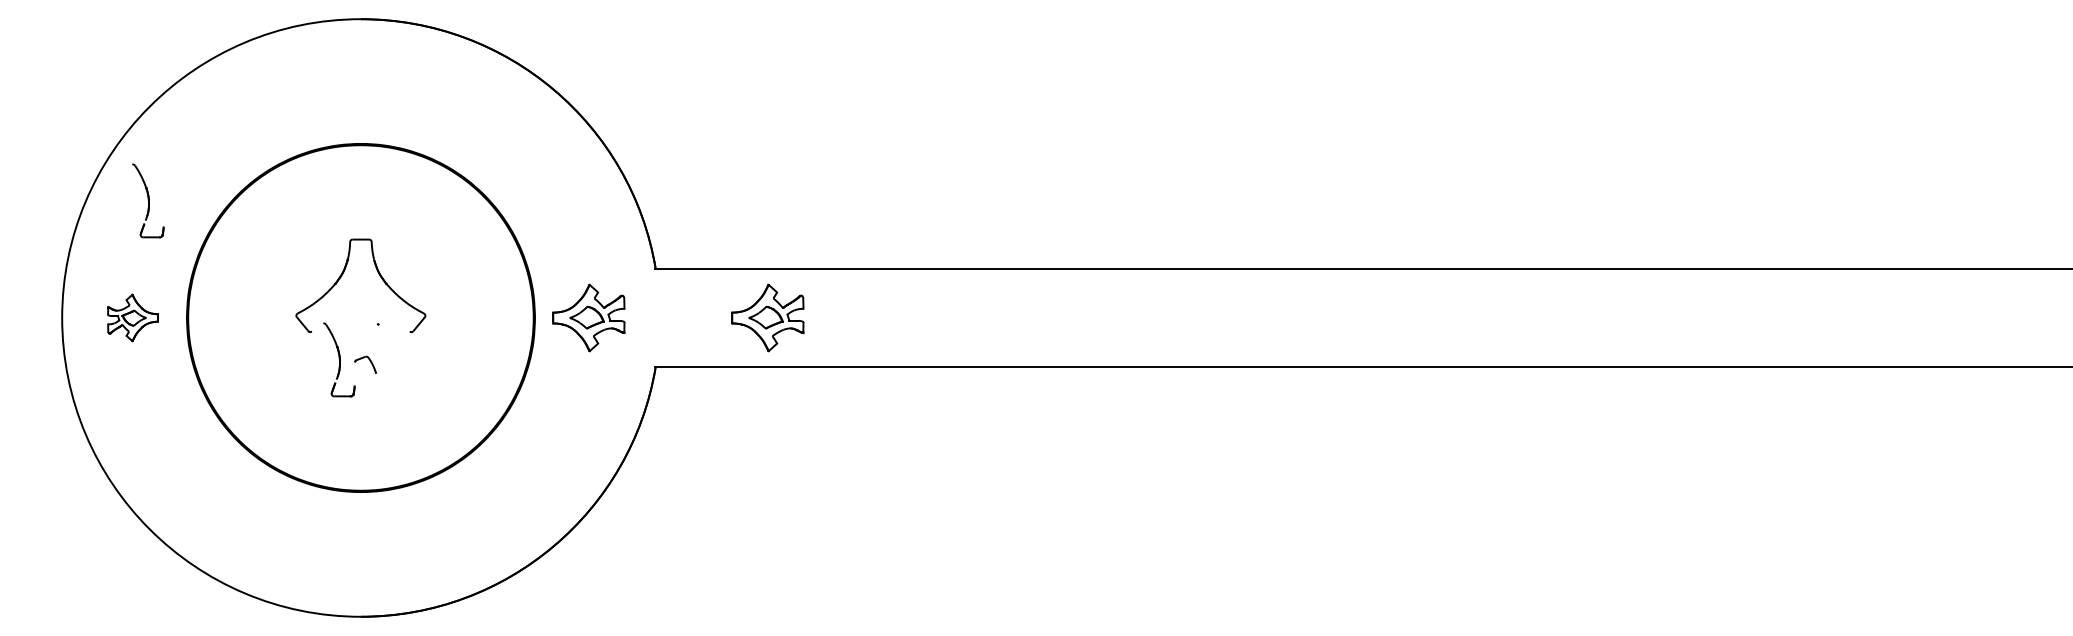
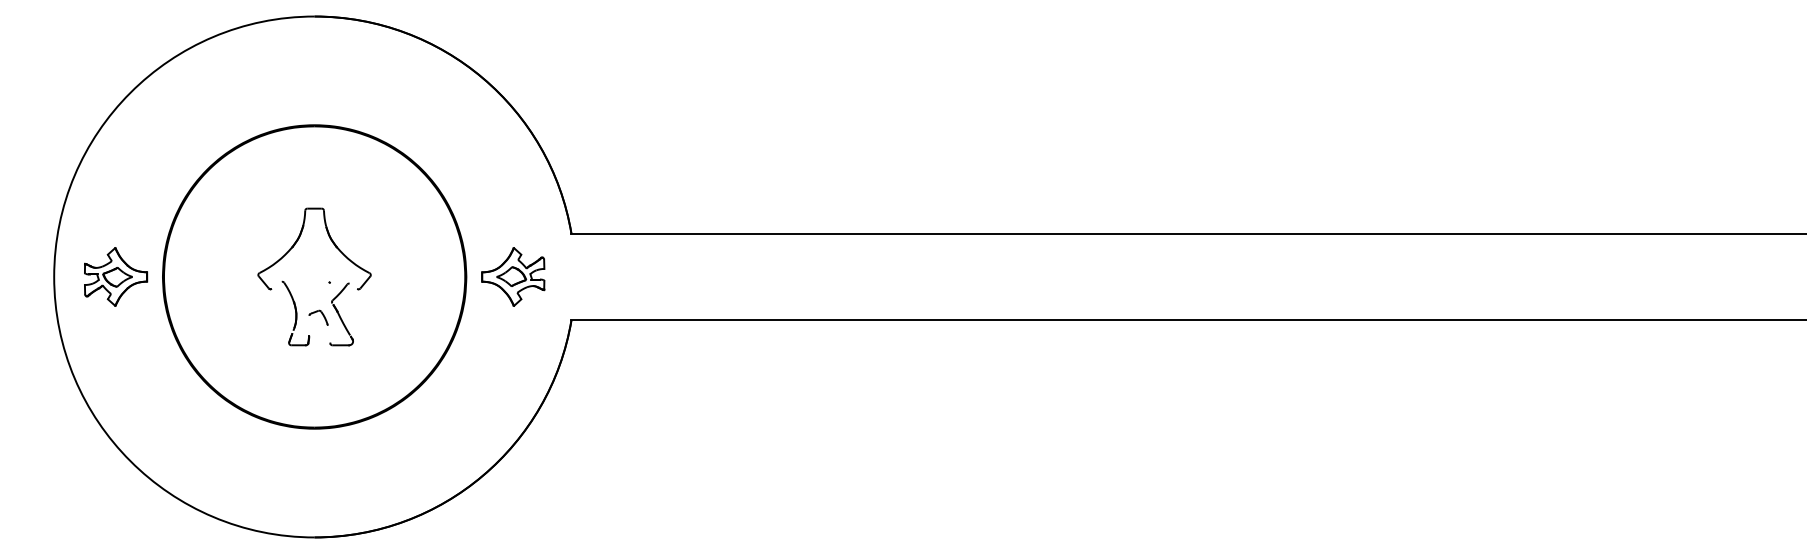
part: (148, 200) -> (129, 174), removed
part: (132, 317) -> (115, 276), size x1.43
part: (767, 317) -> (669, 276), removed
part: (391, 360) -> (341, 314), added

